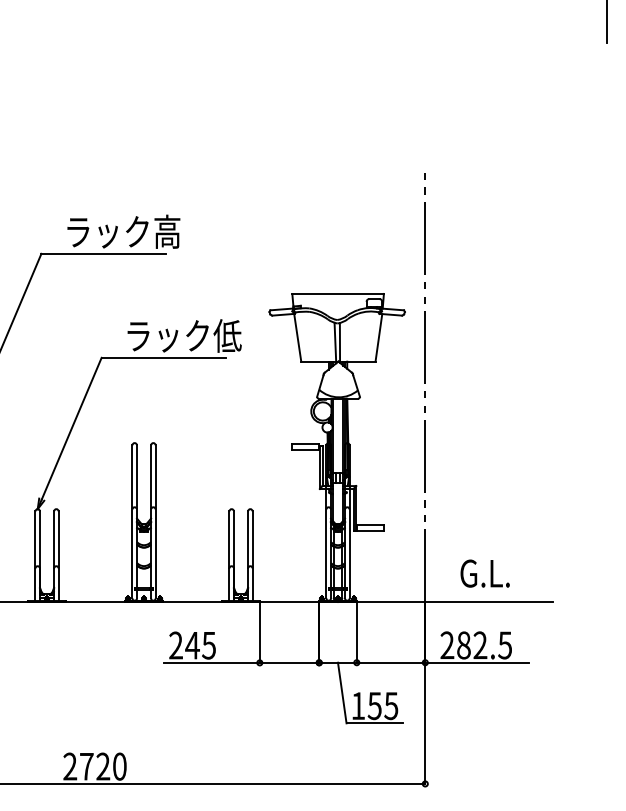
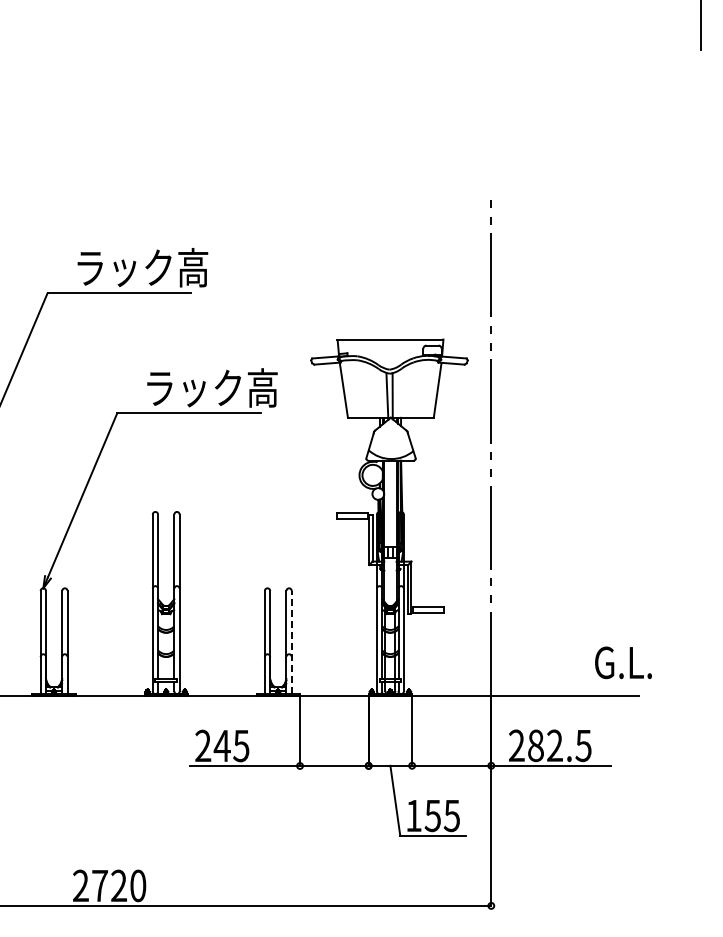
text: (227, 335) -> (262, 387), ラック低 -> ラック高
line: (252, 556) -> (291, 642), solid -> dashed
text: (485, 573) -> (623, 662), moved

